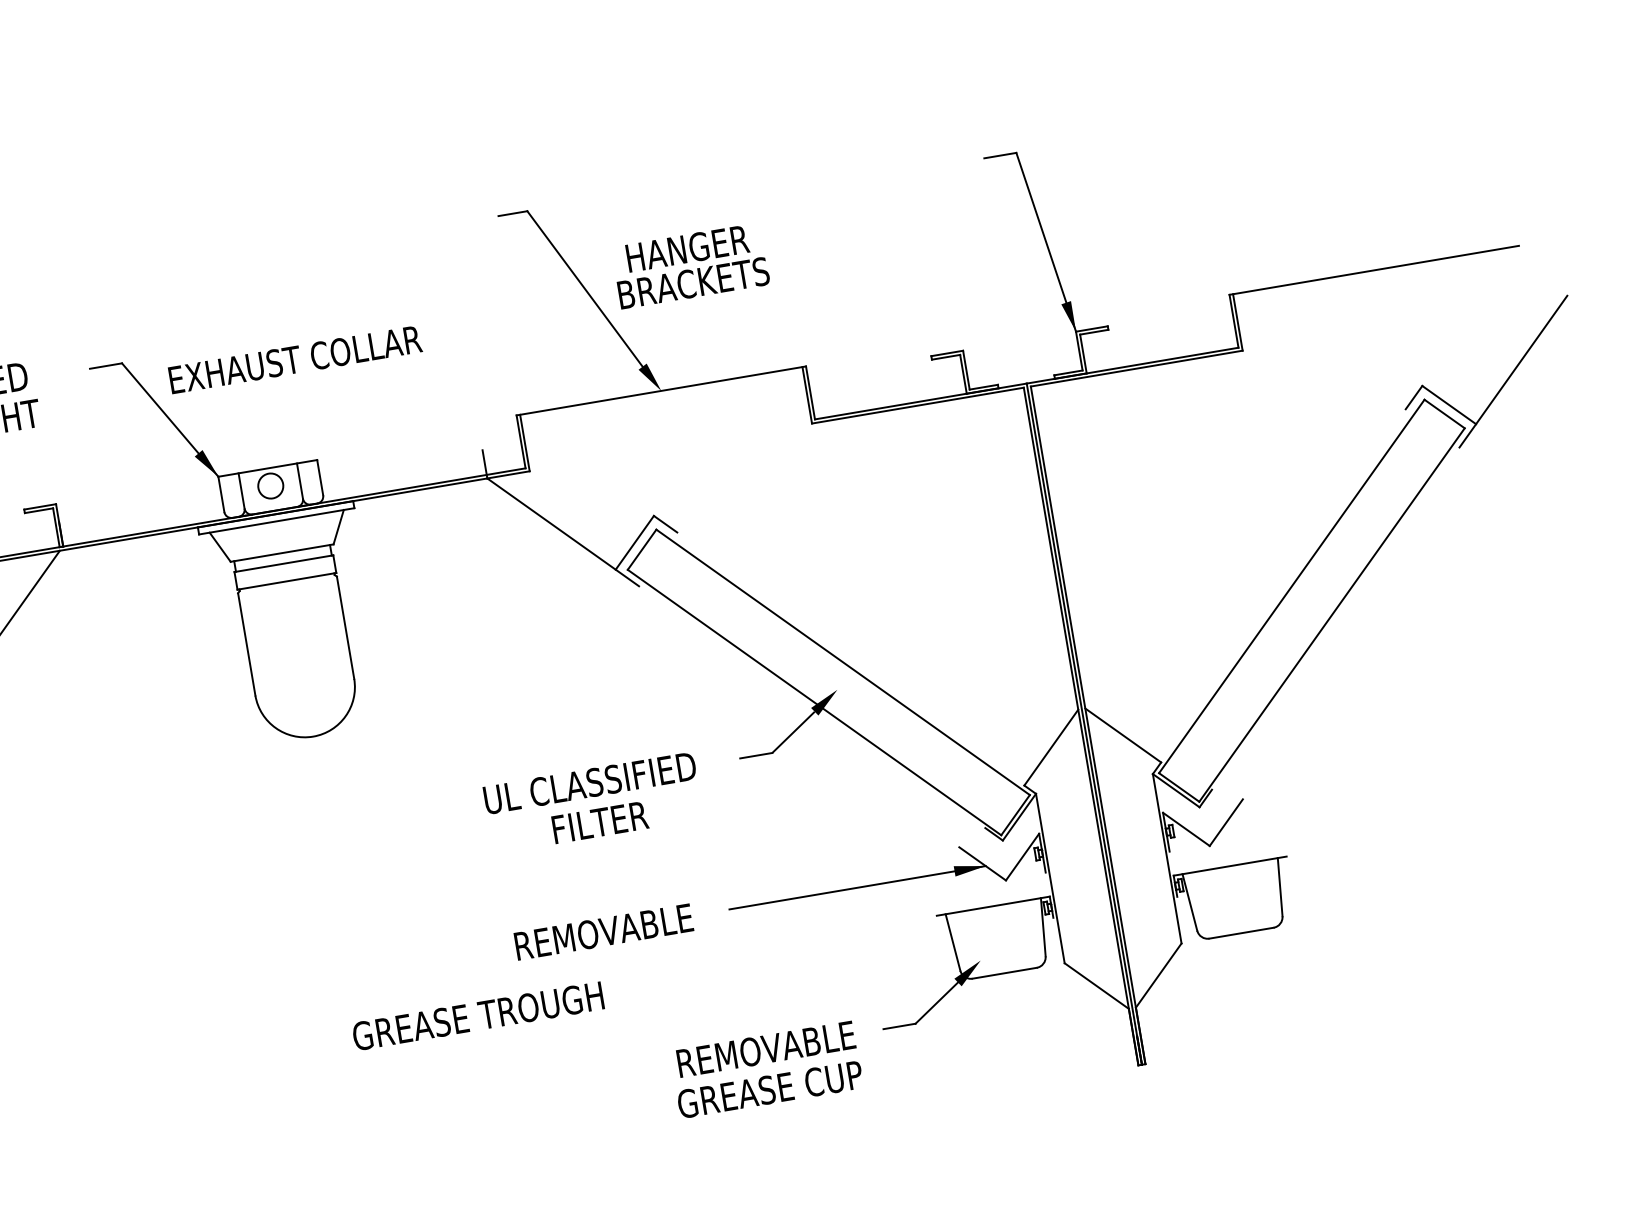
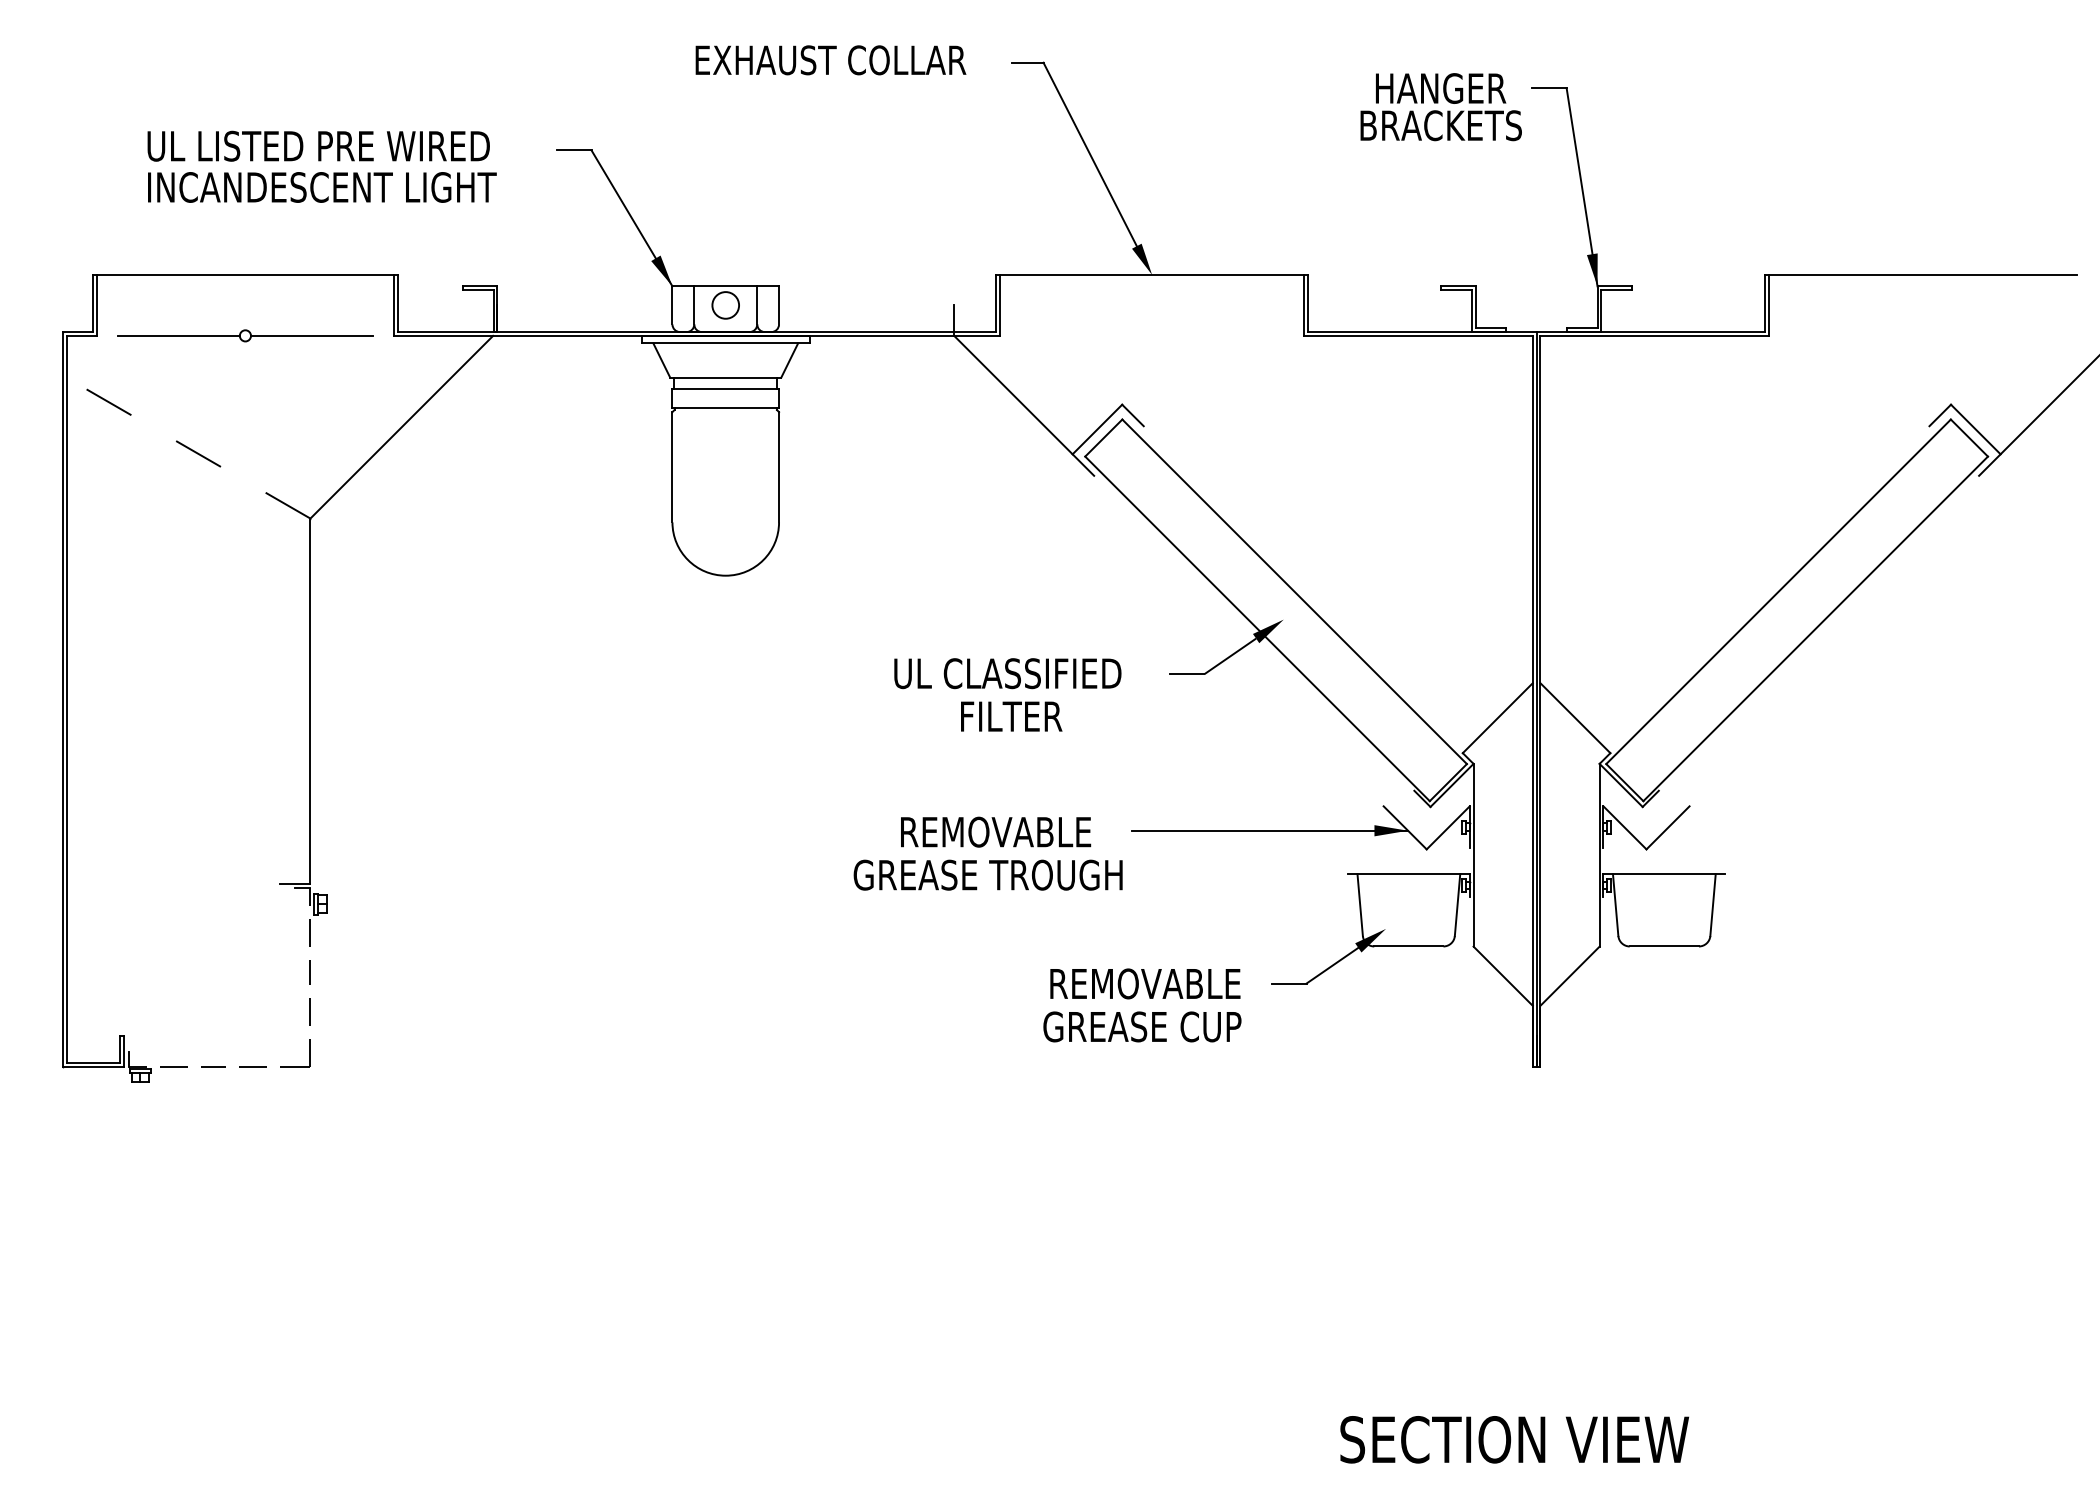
text: (690, 266) -> (1440, 107), moved
text: (294, 359) -> (830, 60), moved
text: (477, 1015) -> (987, 874), moved

